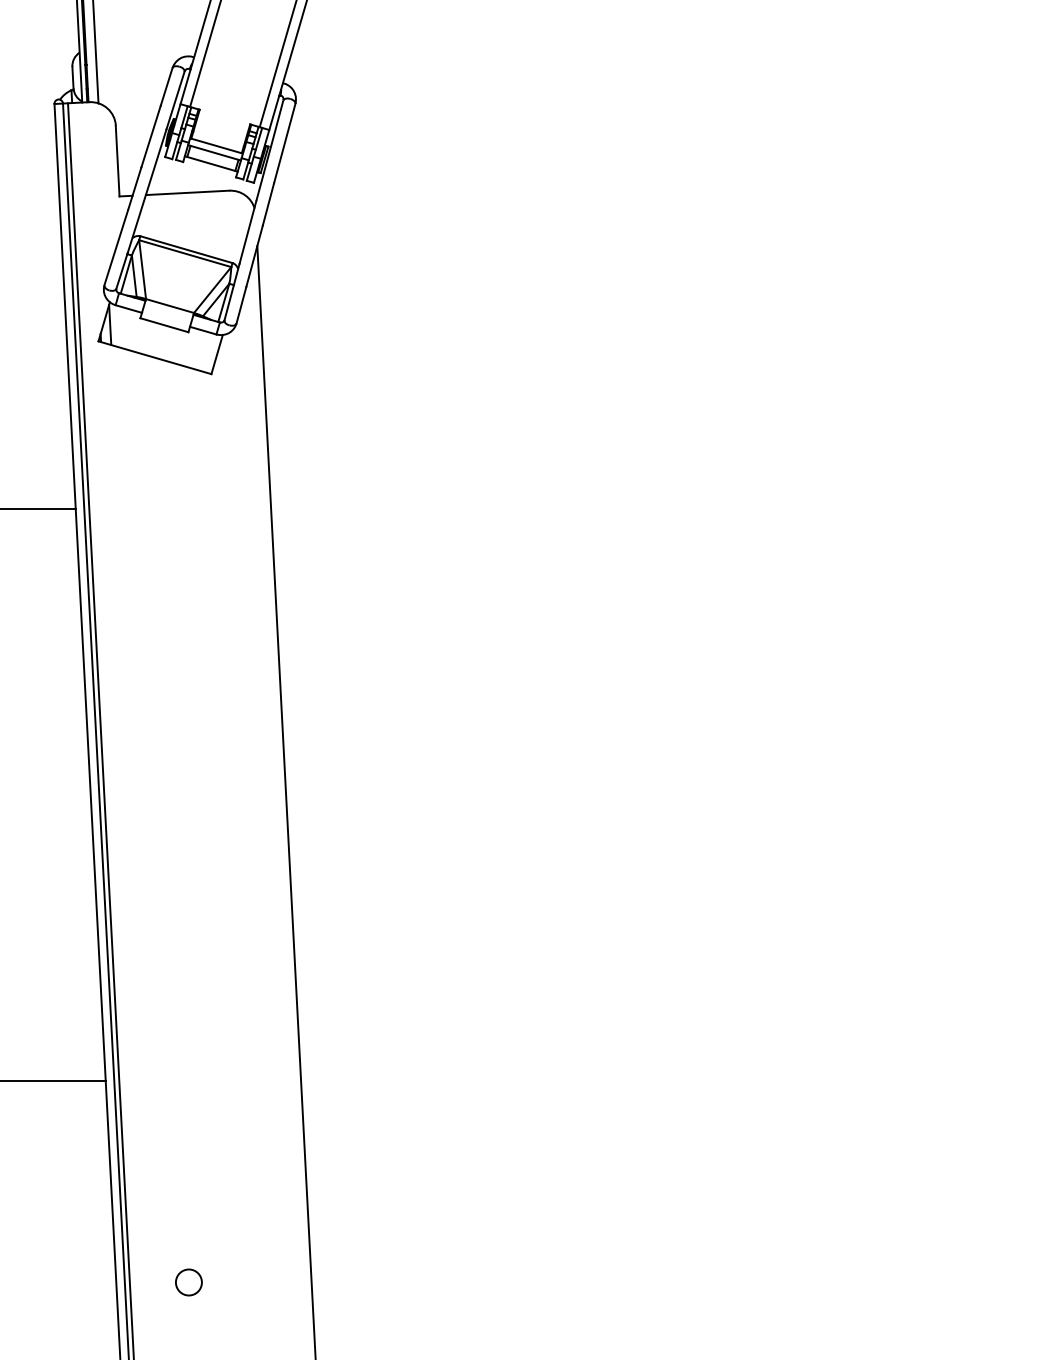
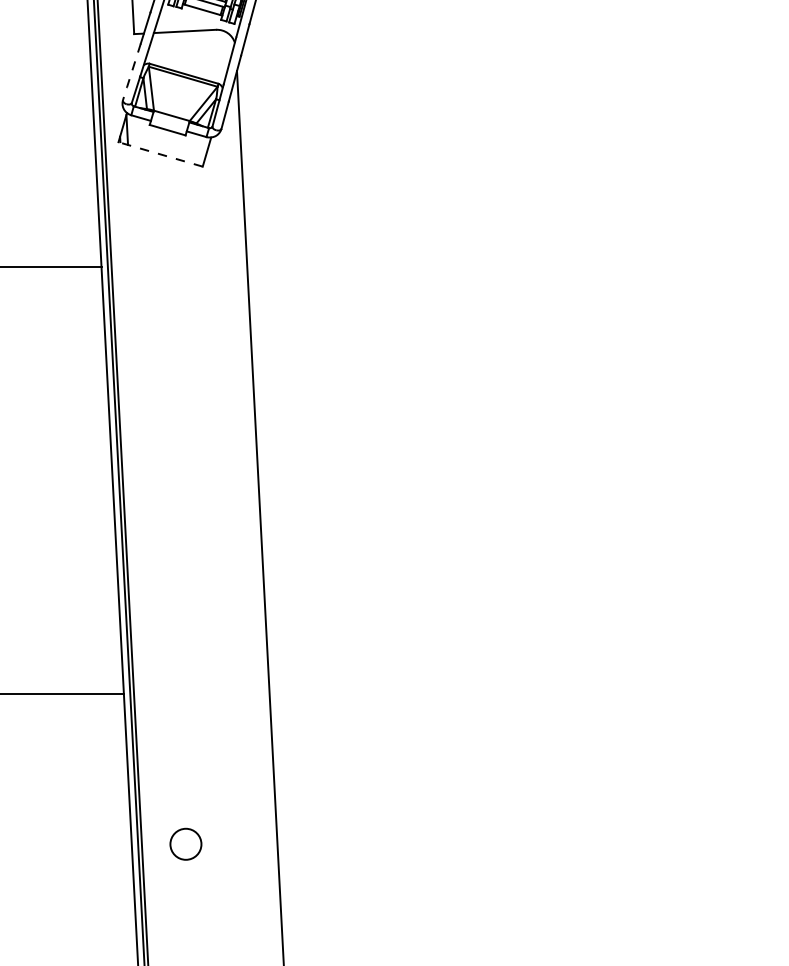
line: (116, 247) -> (131, 72), solid -> dashed
line: (154, 357) -> (160, 154), solid -> dashed
circle: (188, 1282) -> (185, 844), size x1.6

